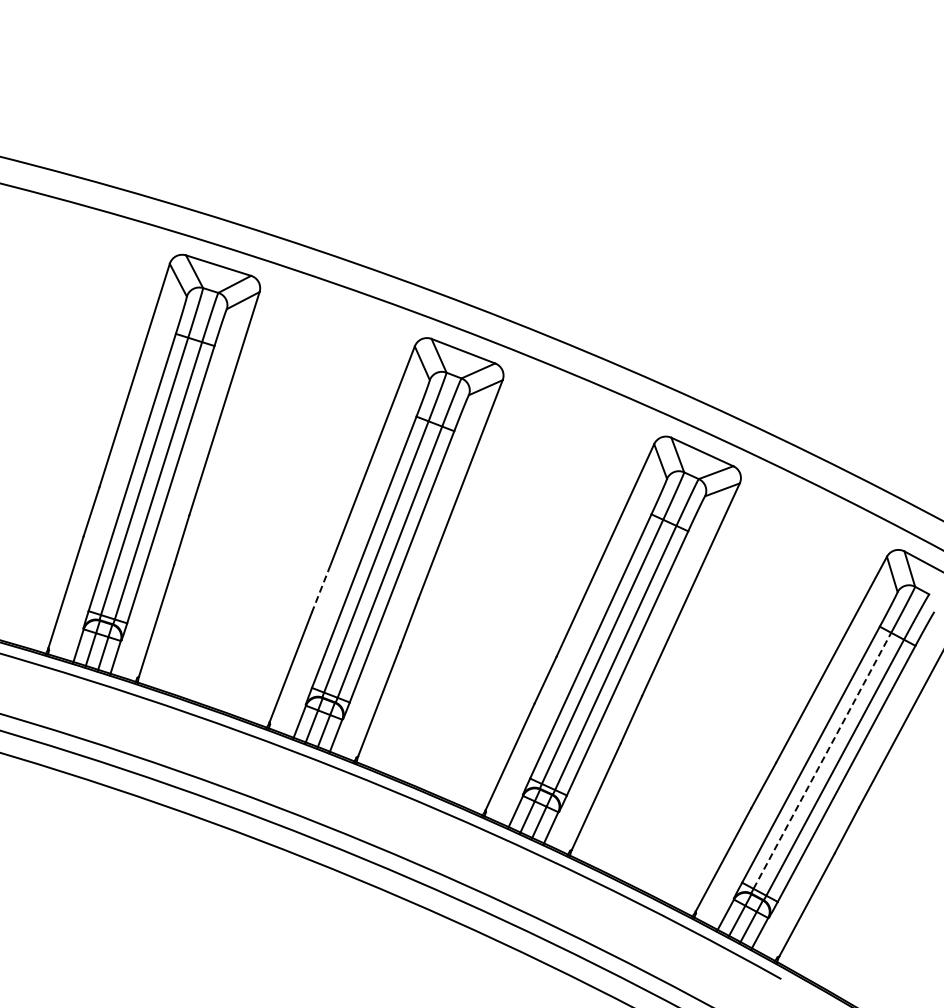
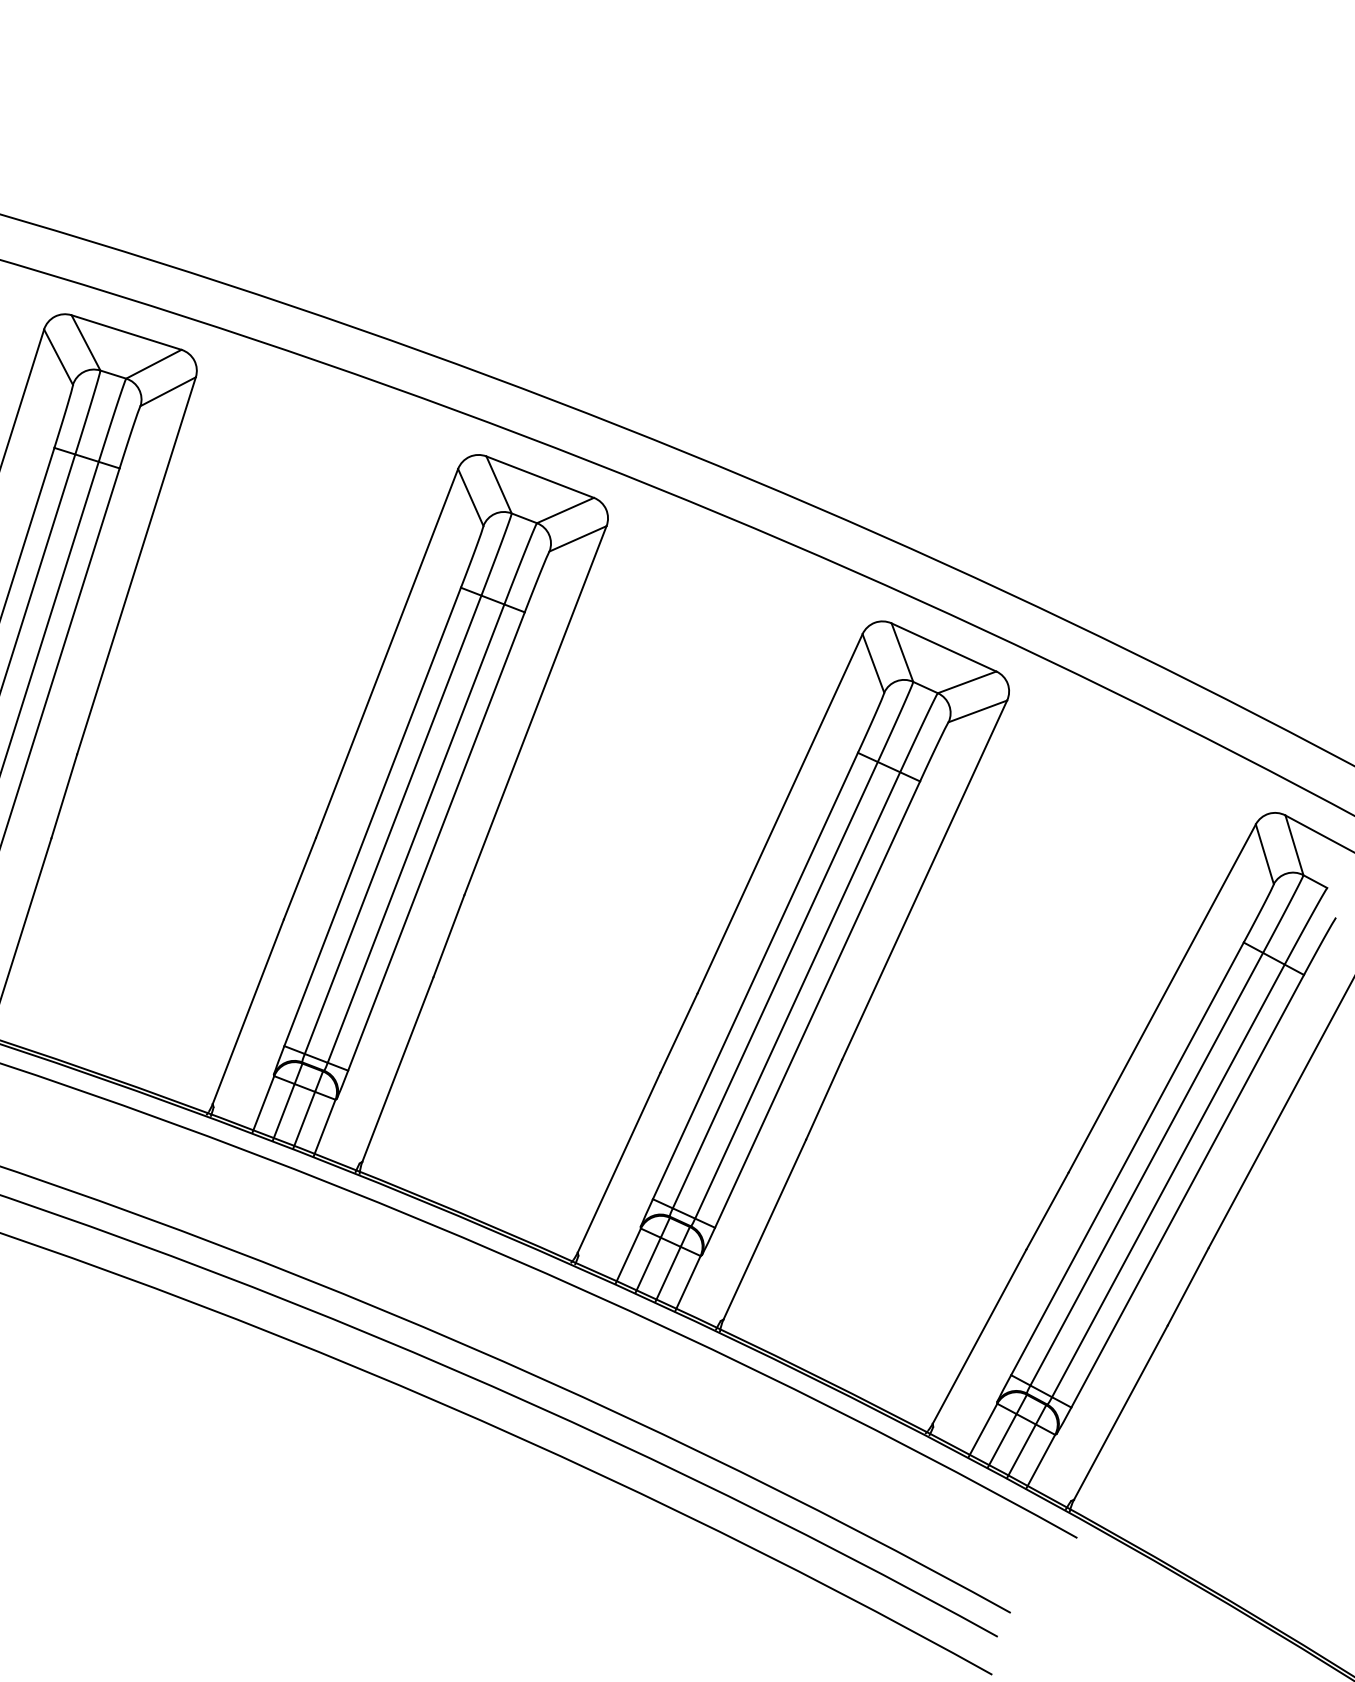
line: (321, 588) -> (300, 878), dashed -> solid
line: (822, 760) -> (1146, 1168), dashed -> solid

